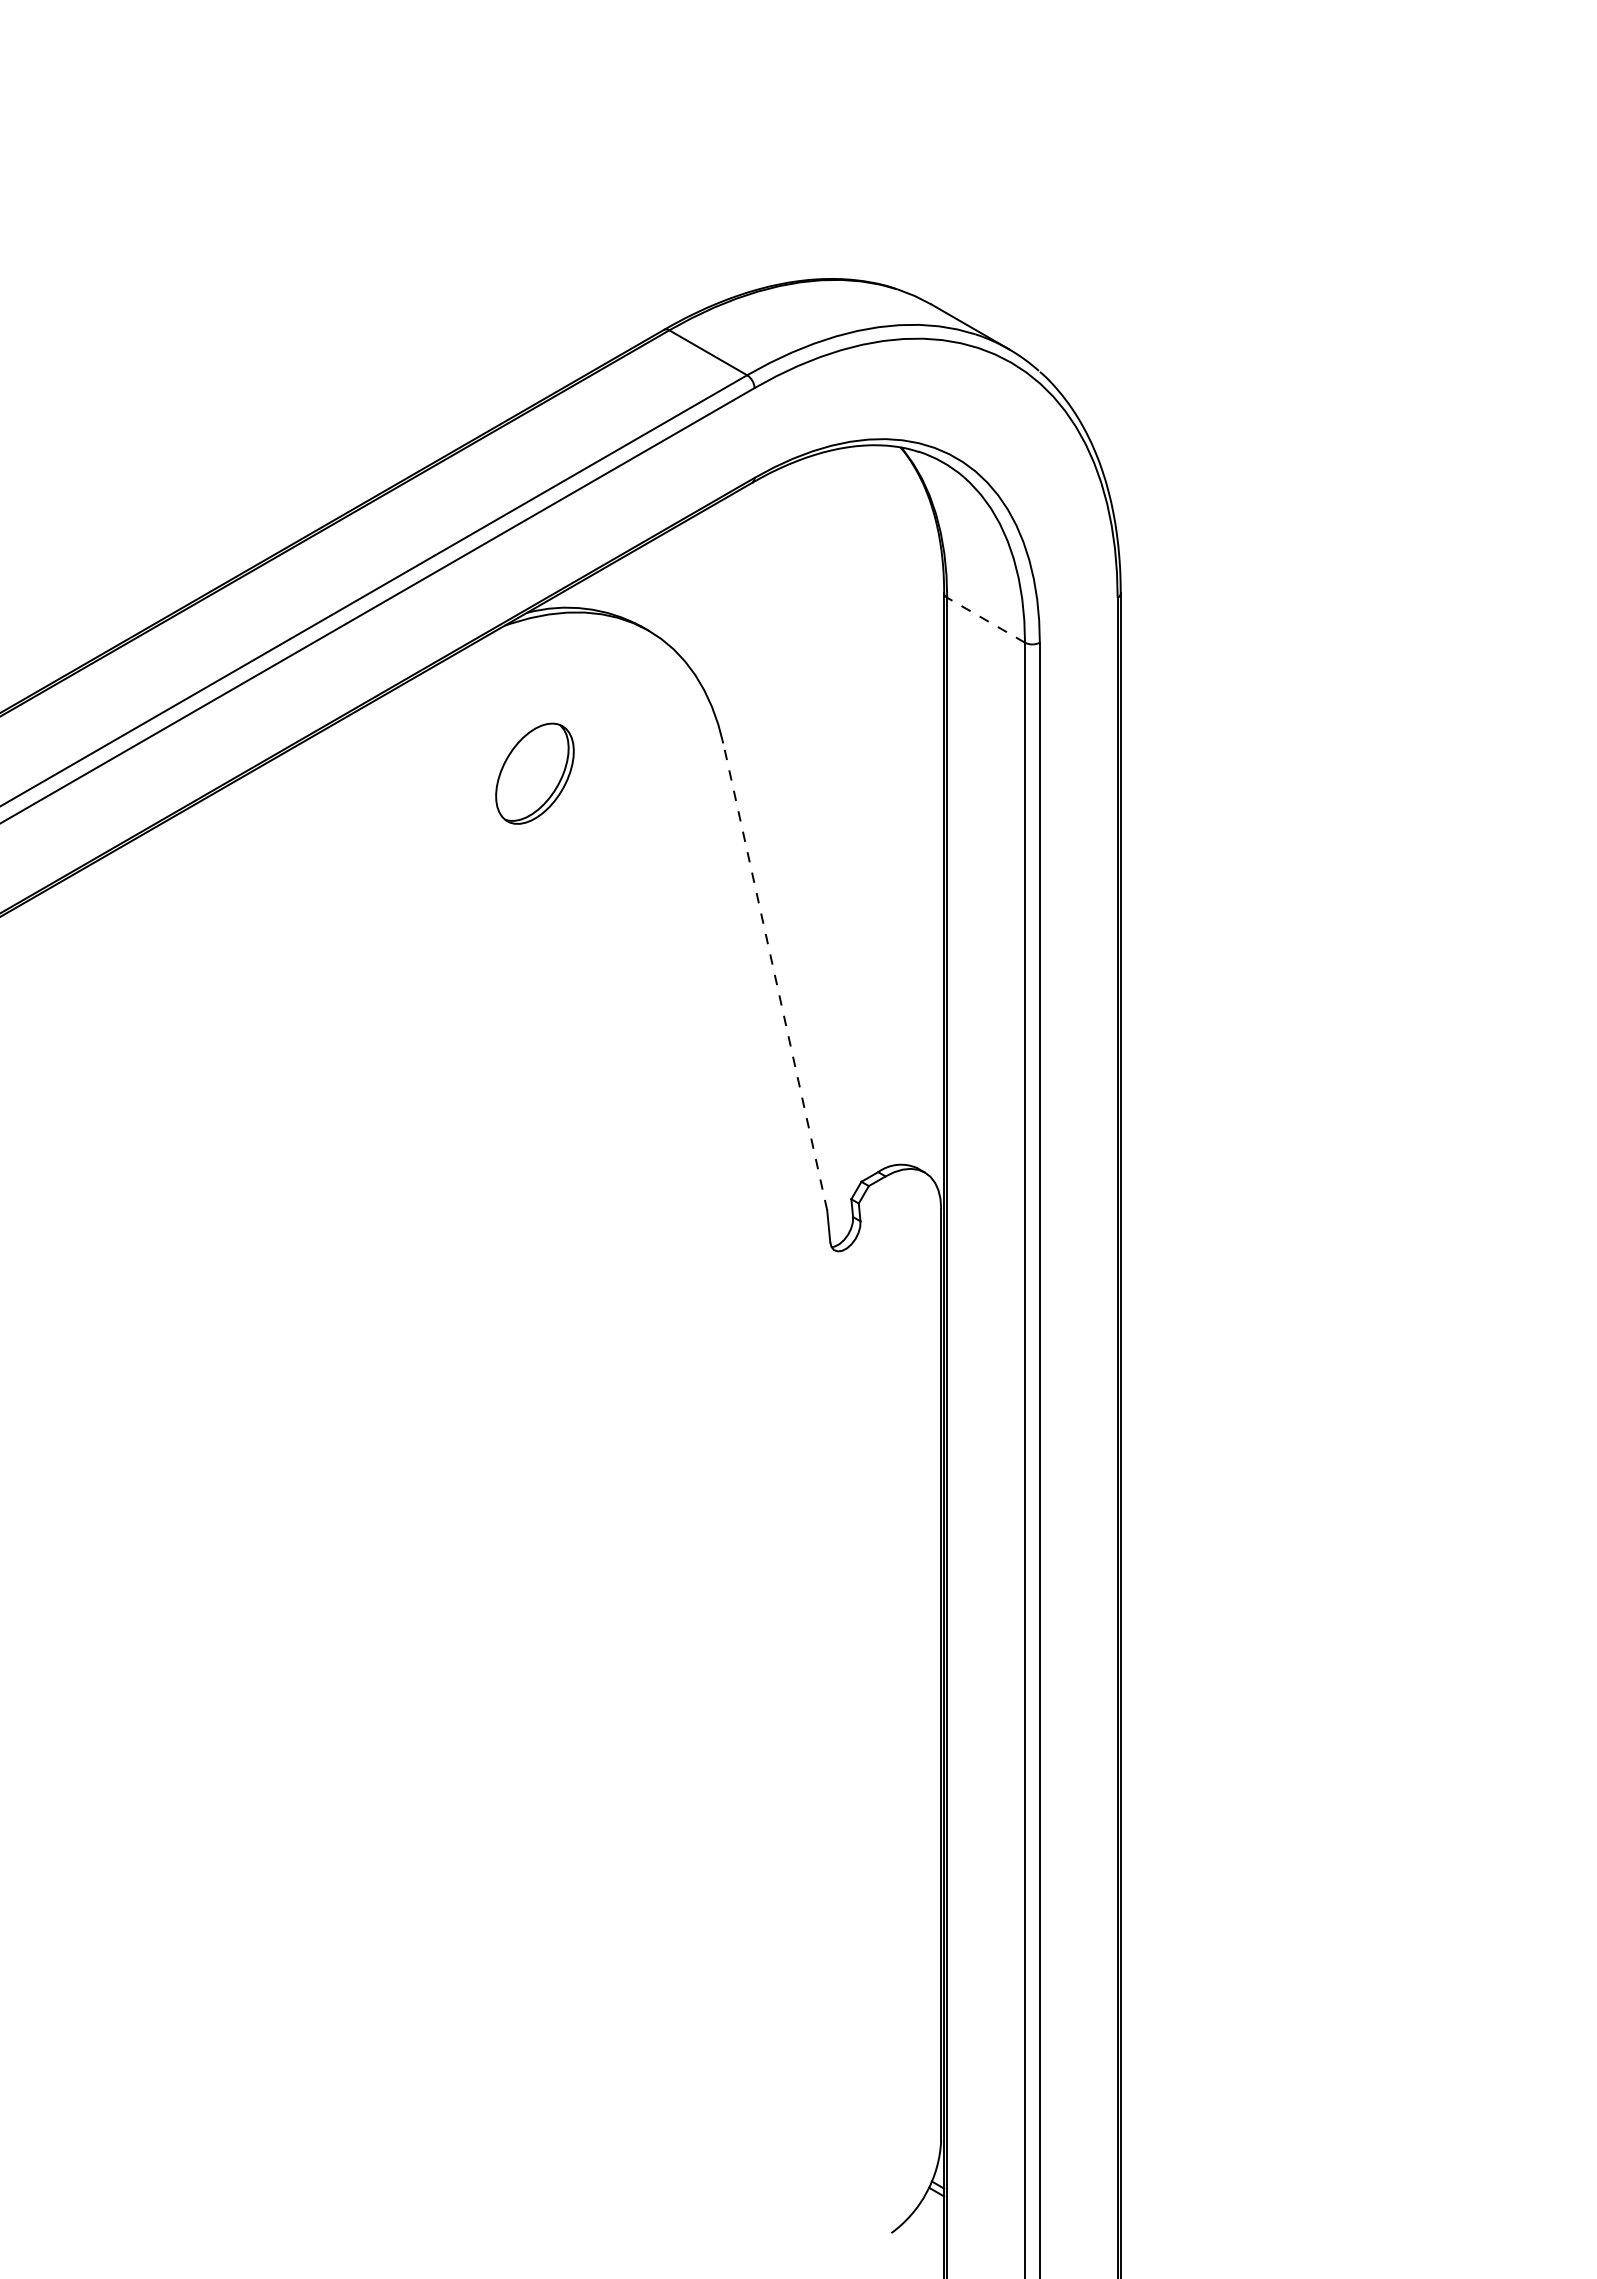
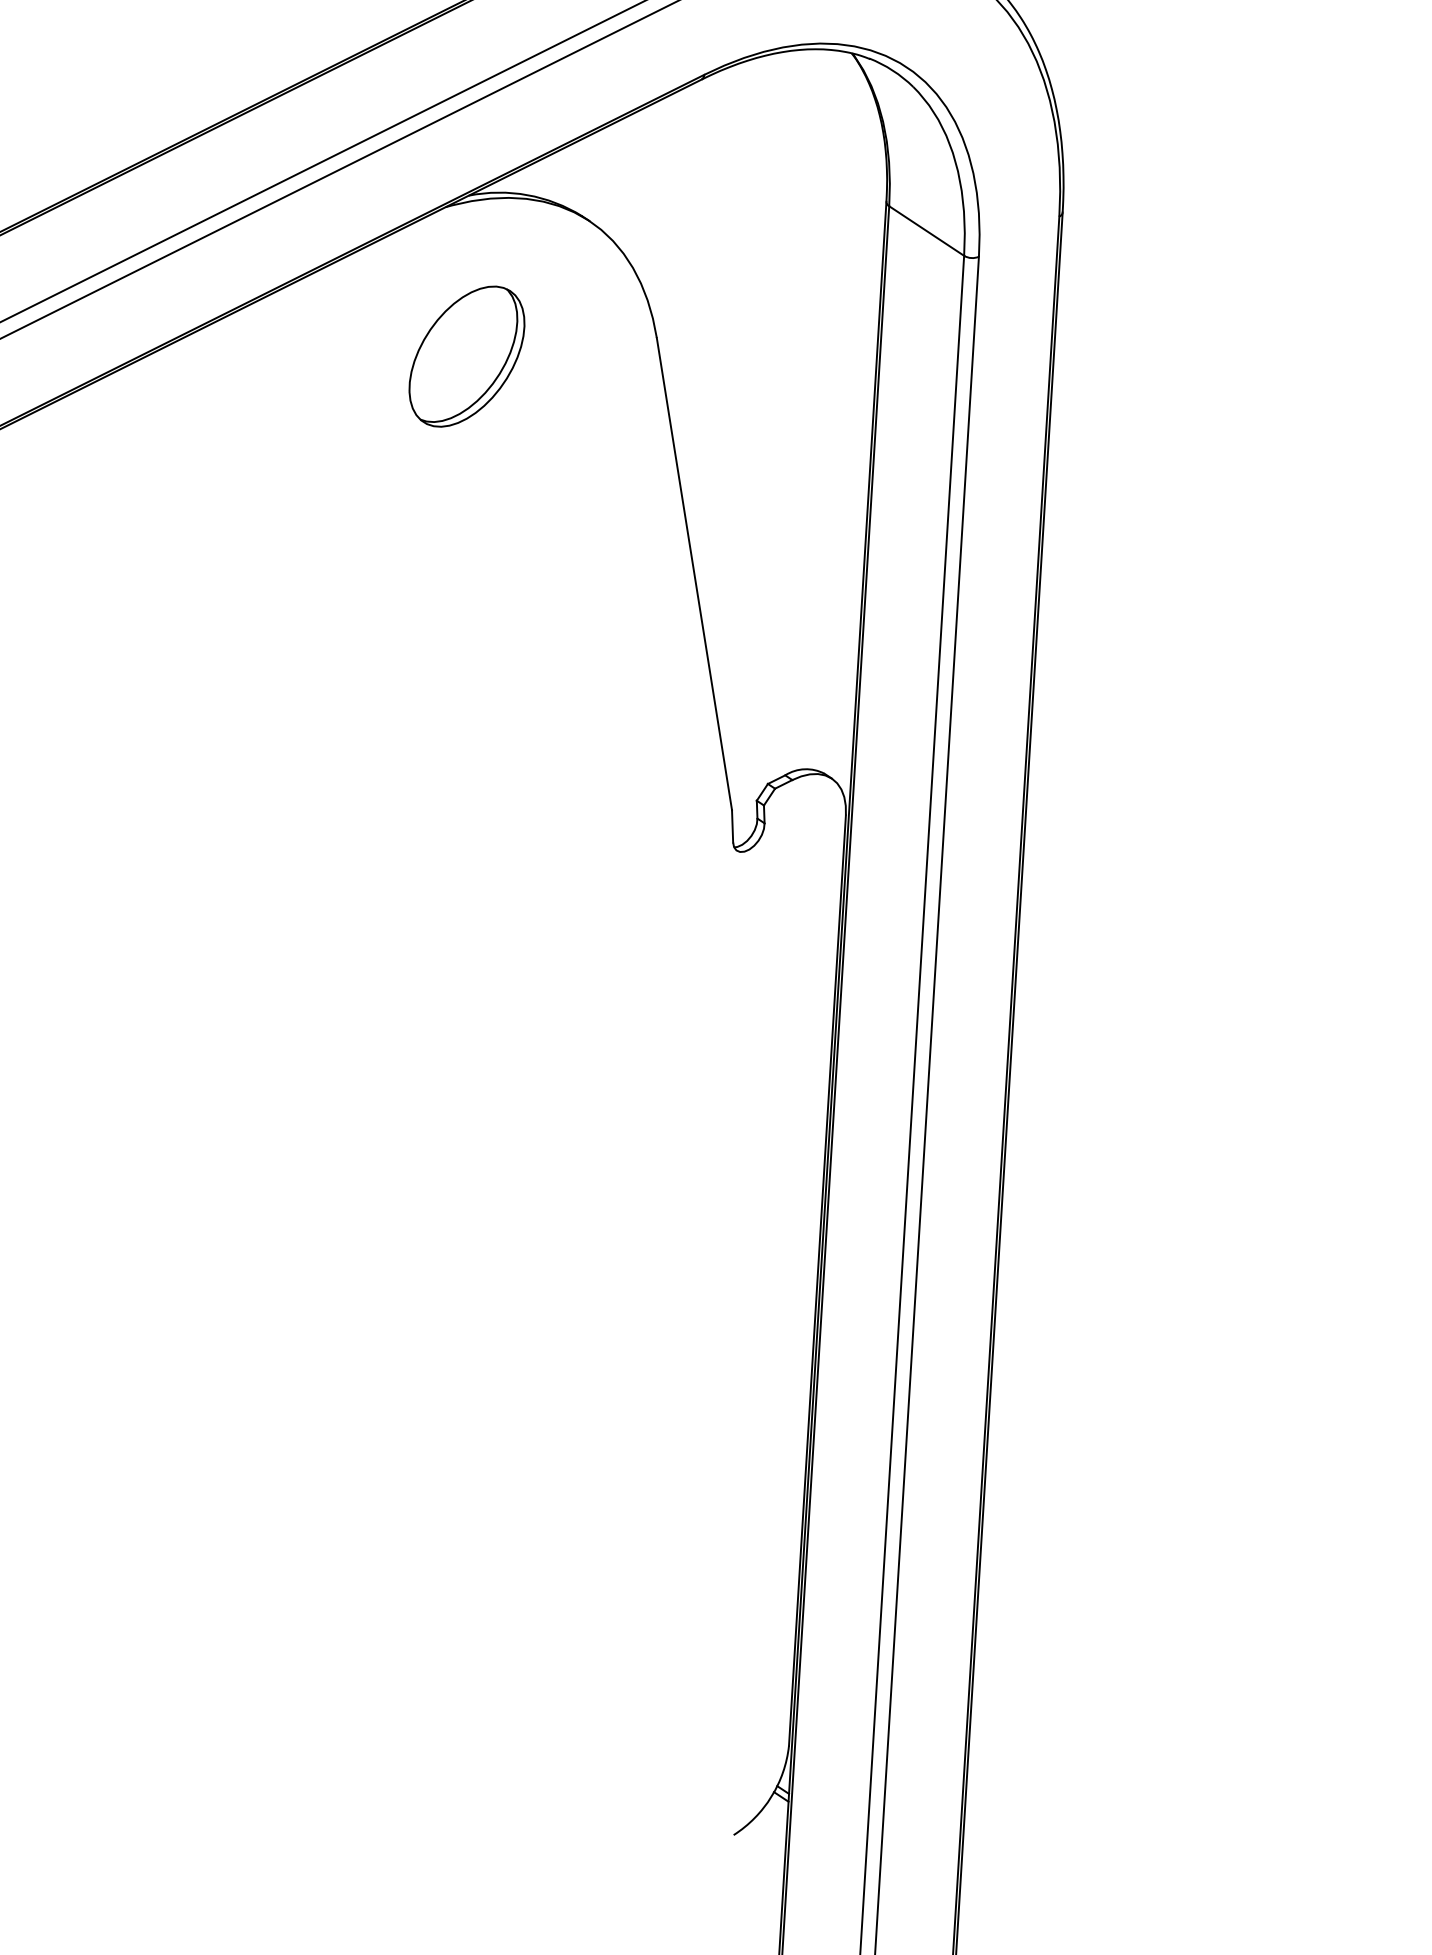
line: (986, 620) -> (927, 231), dashed -> solid
part: (534, 773) -> (466, 356), size x1.43
line: (775, 976) -> (694, 573), dashed -> solid

